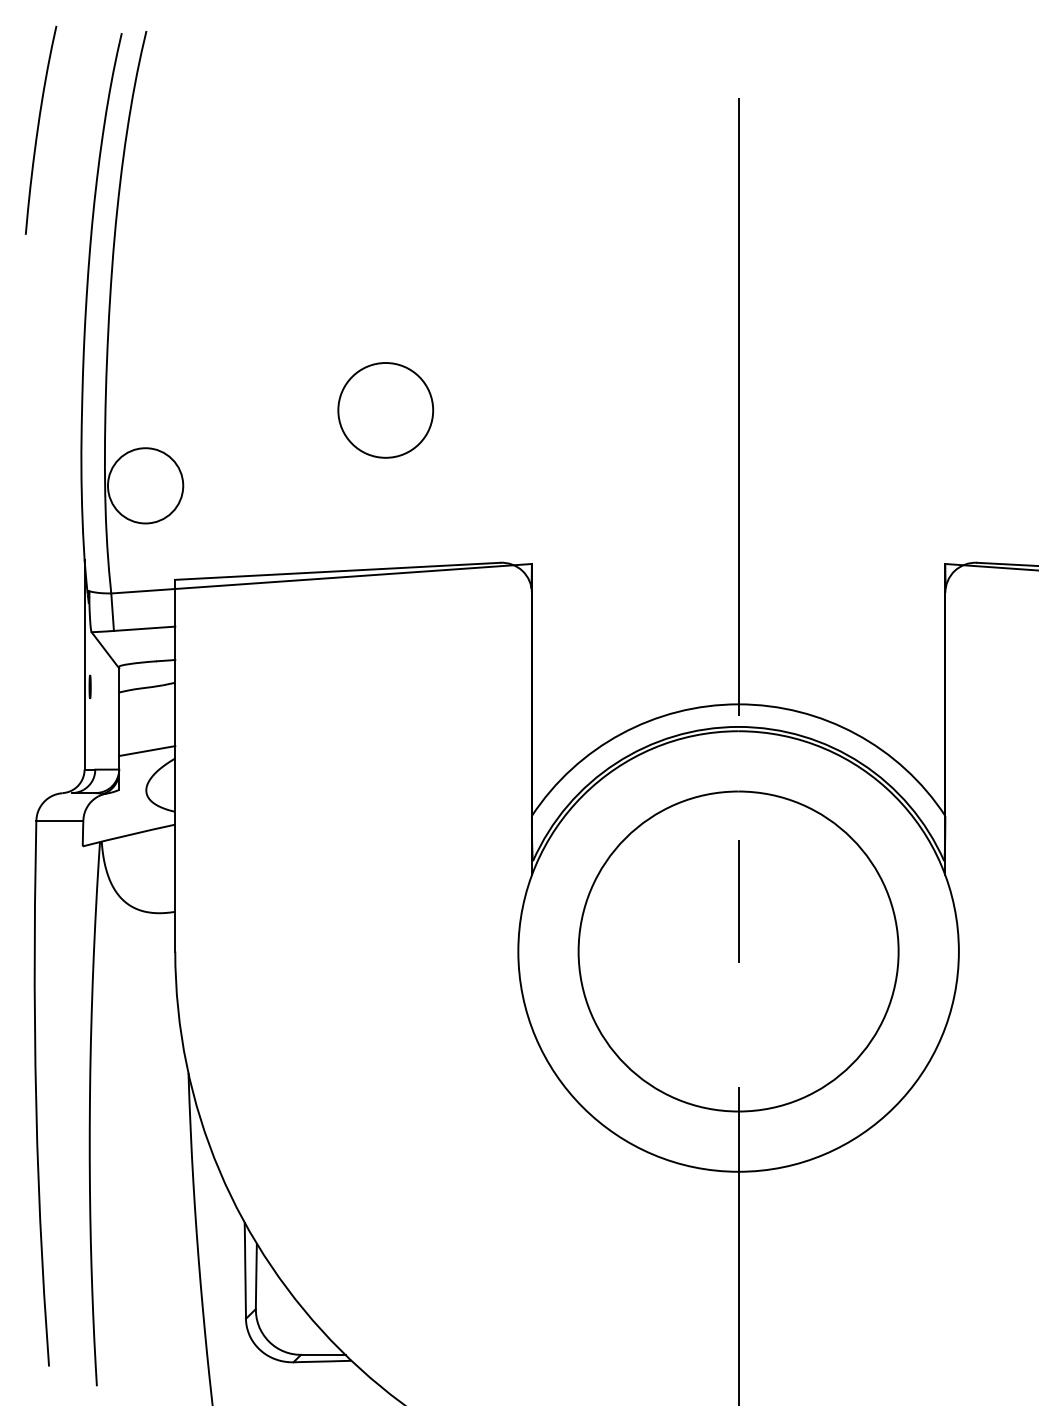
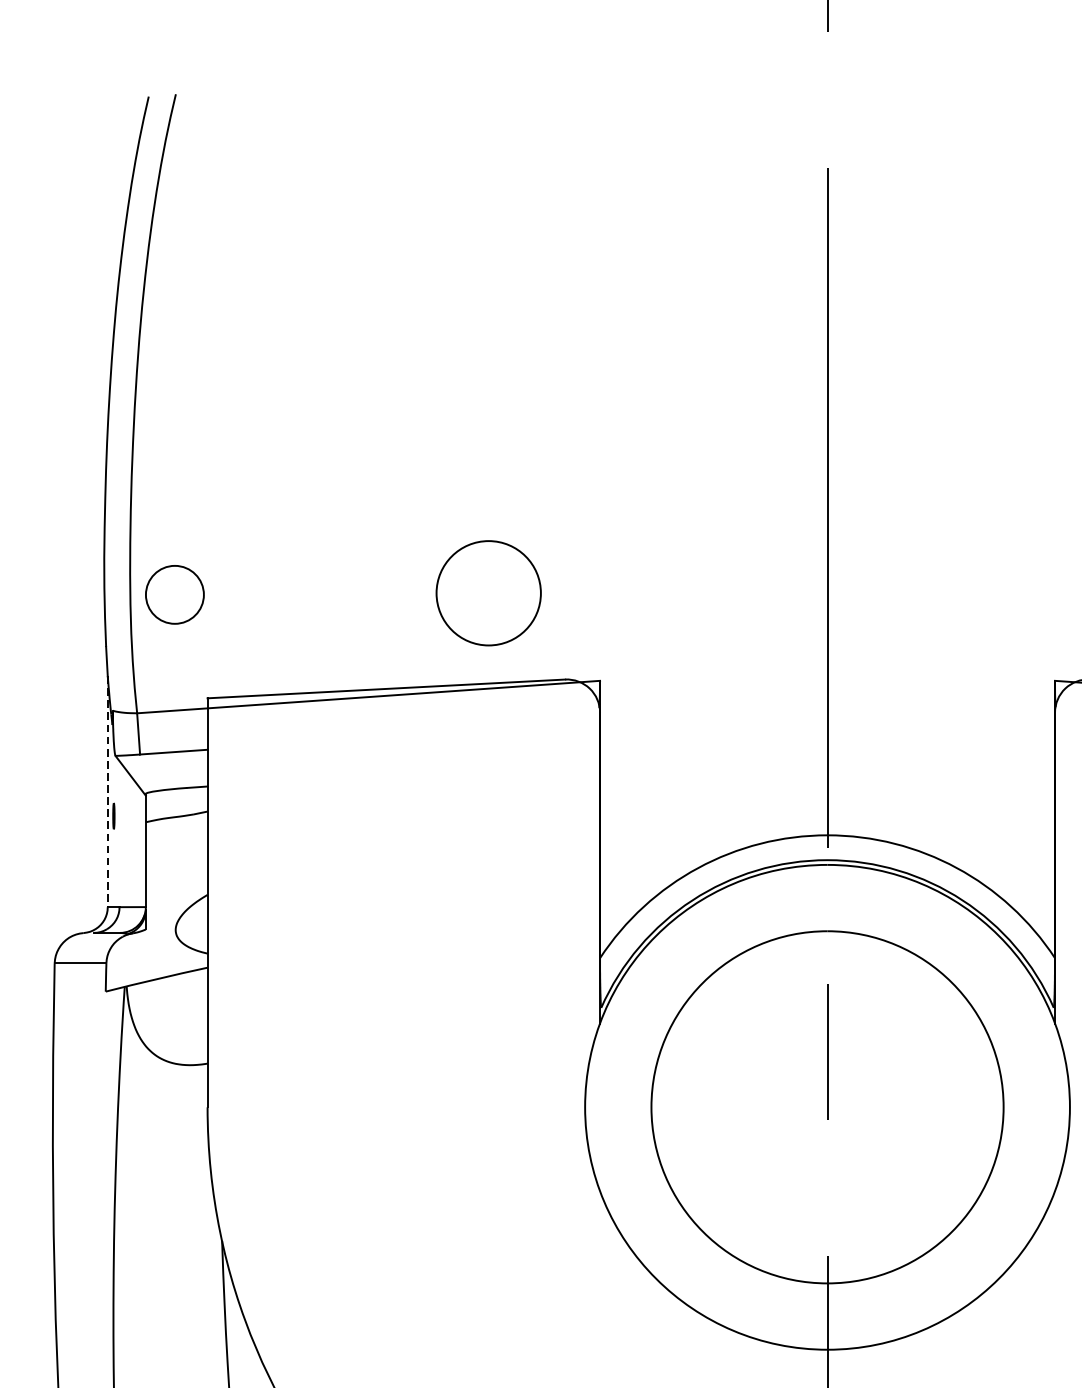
curve: (38, 129) -> (57, 202), removed
circle: (385, 410) -> (488, 593), moved
circle: (145, 485) -> (174, 594), size x0.7
line: (84, 664) -> (107, 791), solid -> dashed
line: (147, 751) -> (177, 887), removed

